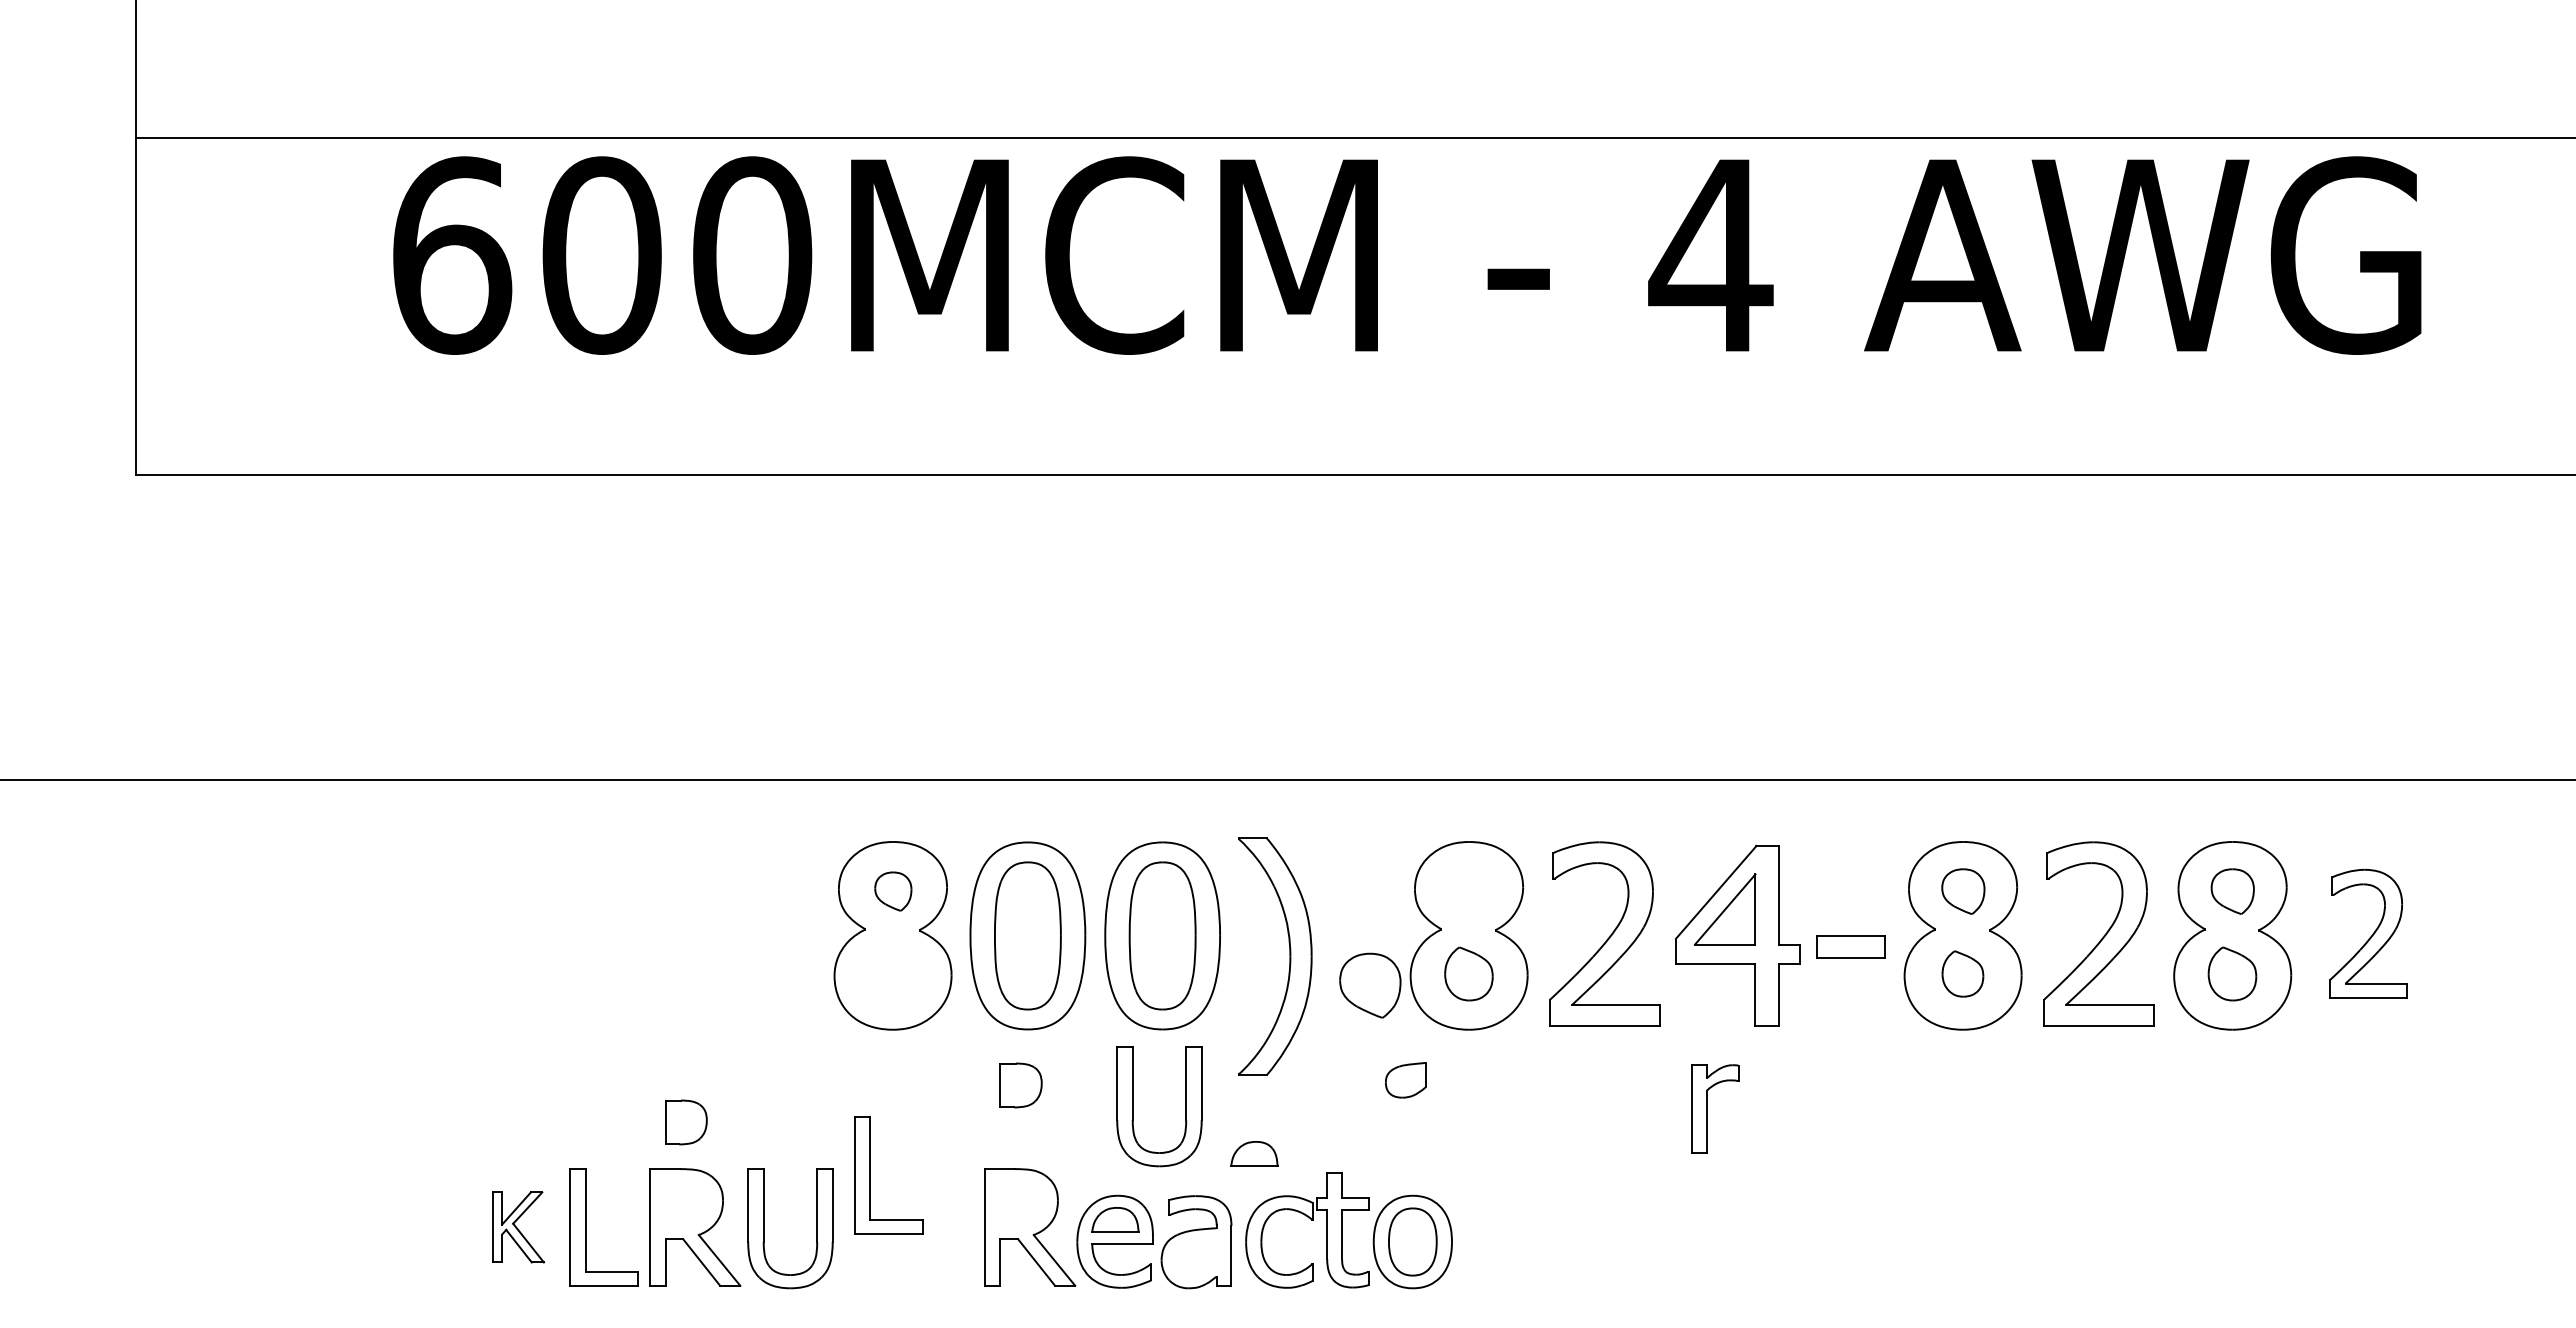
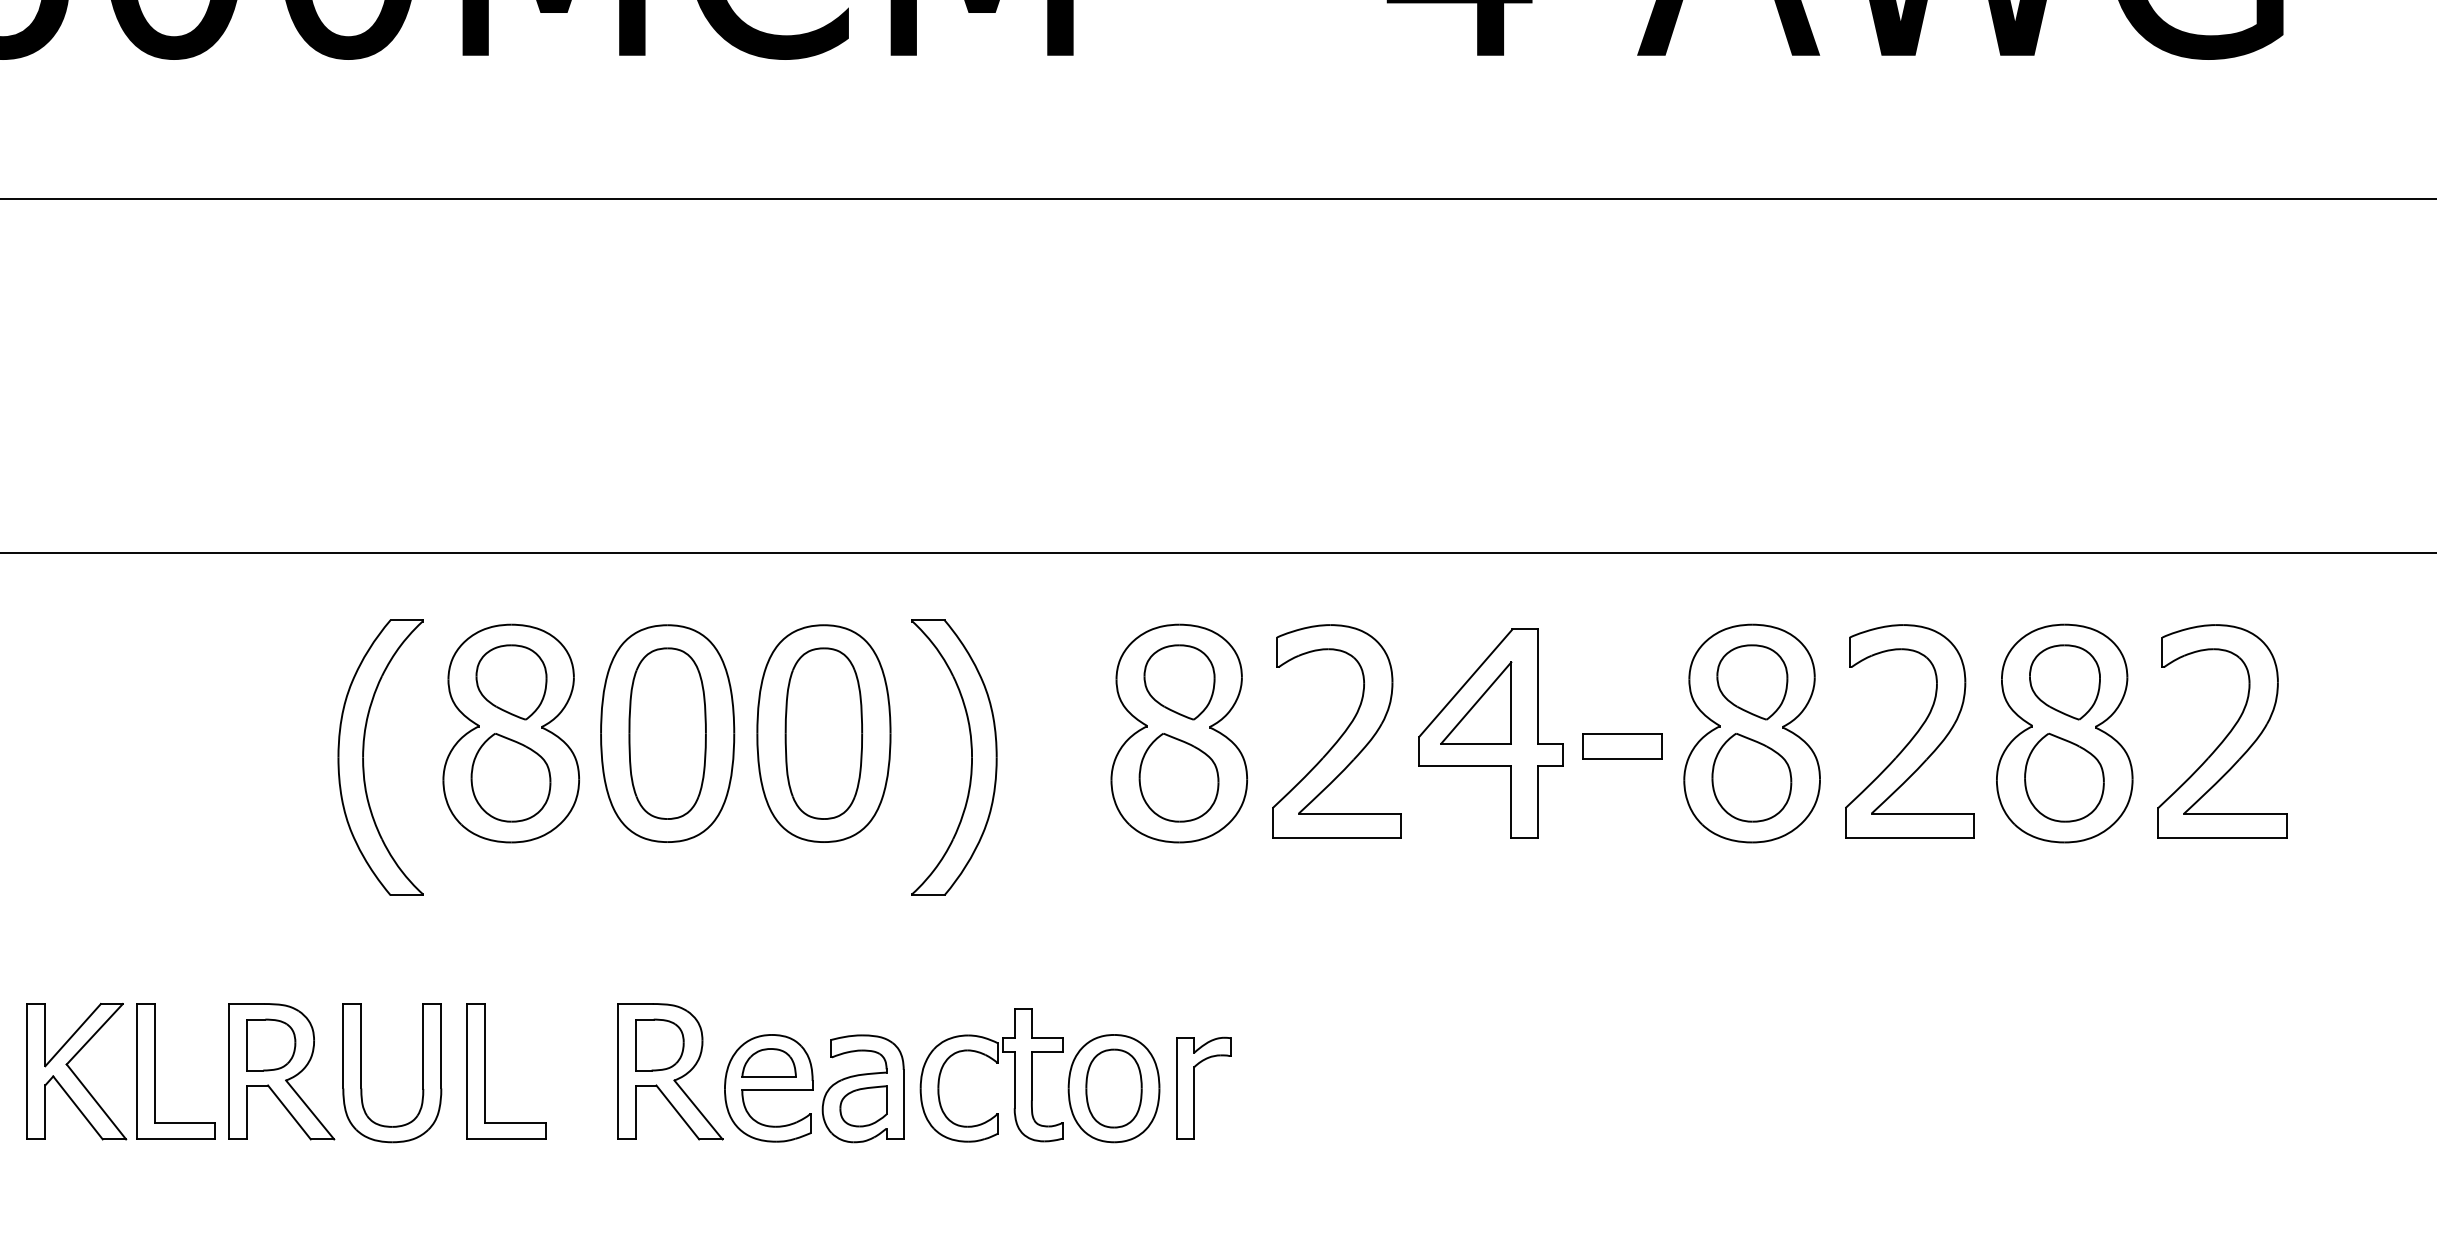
part: (893, 891) -> (511, 682), size x1.67
part: (1963, 891) -> (1752, 682), size x1.43
part: (2232, 891) -> (2064, 682), size x1.43
part: (2368, 933) -> (2222, 730), size x1.43
part: (766, 956) -> (364, 757), added
part: (892, 973) -> (510, 777), added
part: (1468, 973) -> (1178, 777), size x1.43
part: (1962, 973) -> (1751, 777), size x1.67
part: (2232, 973) -> (2064, 777), size x1.43
part: (1370, 985) -> (1179, 682), moved
part: (1405, 1080) -> (863, 1106), moved
part: (1020, 1085) -> (659, 1045), moved
part: (1133, 1106) -> (790, 931), removed
part: (1707, 1108) -> (1194, 1087), moved
part: (686, 1122) -> (271, 1045), moved
part: (1254, 1153) -> (930, 985), removed
part: (870, 1175) -> (485, 1071), moved
part: (518, 1227) -> (76, 1071), size x1.67

